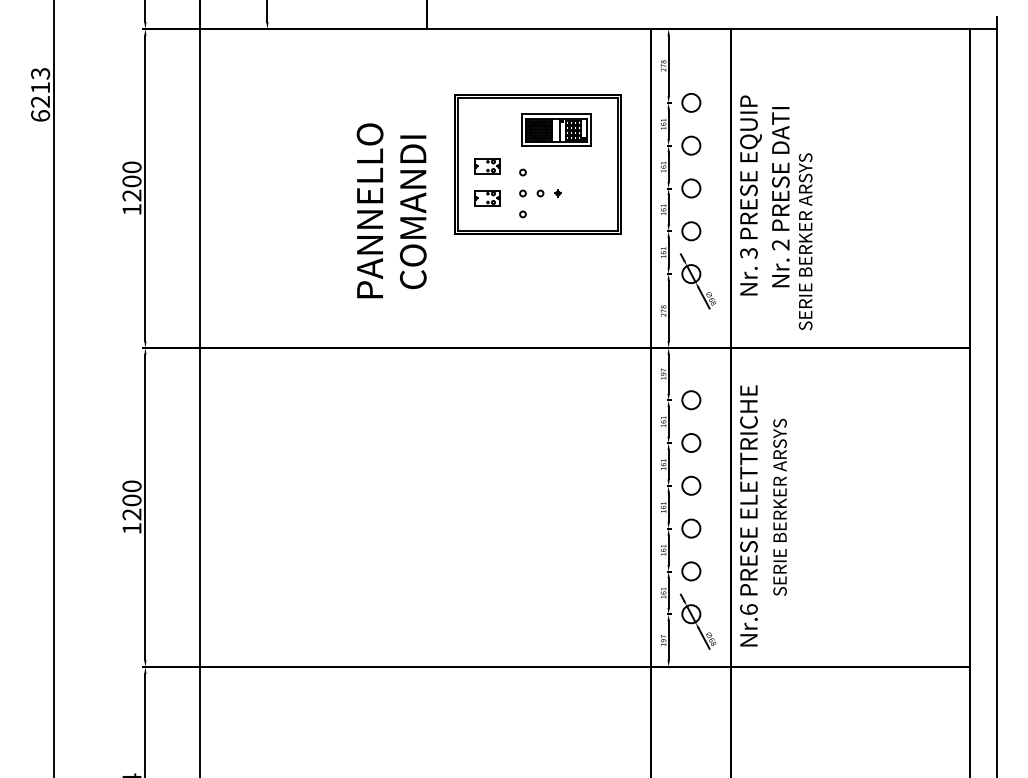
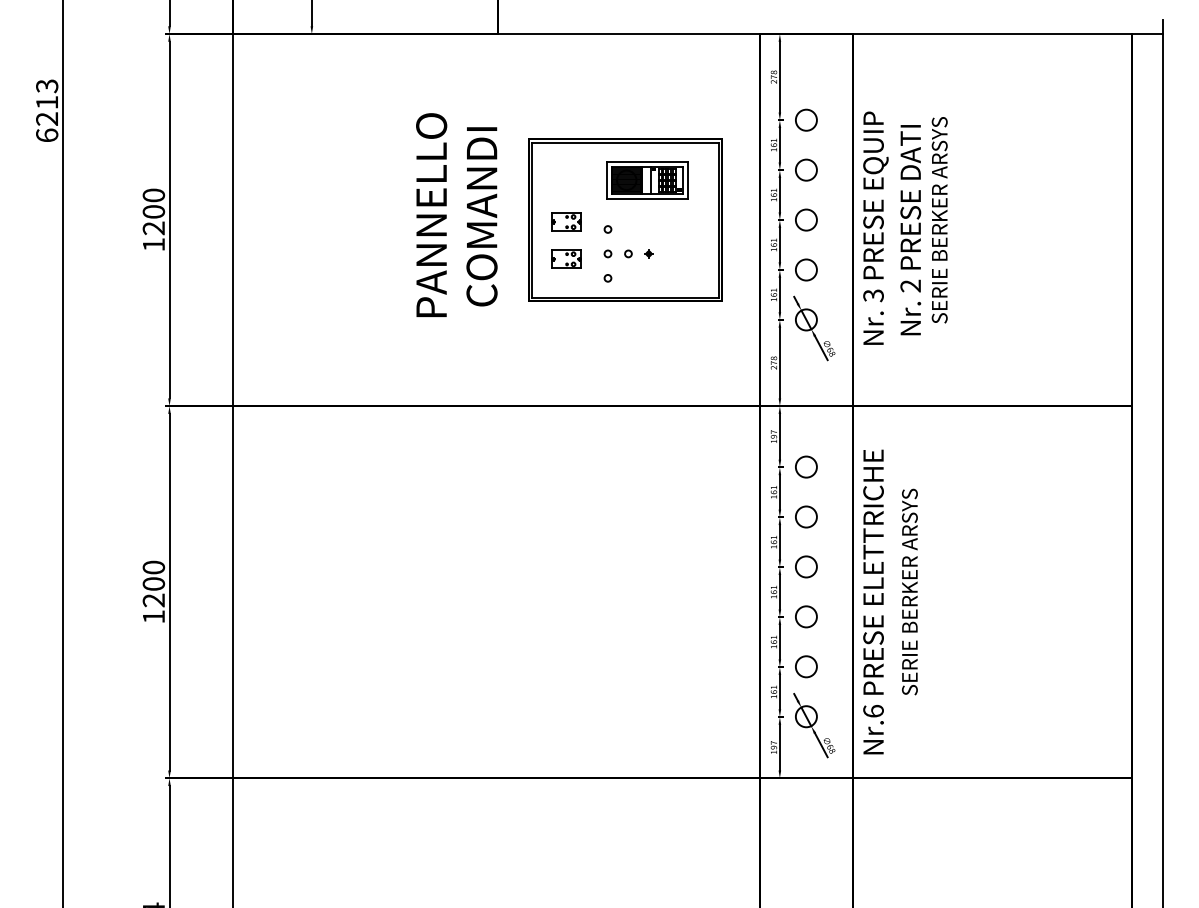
part: (538, 163) -> (625, 219), moved
text: (391, 210) -> (456, 214), moved
text: (805, 241) -> (939, 220), moved

